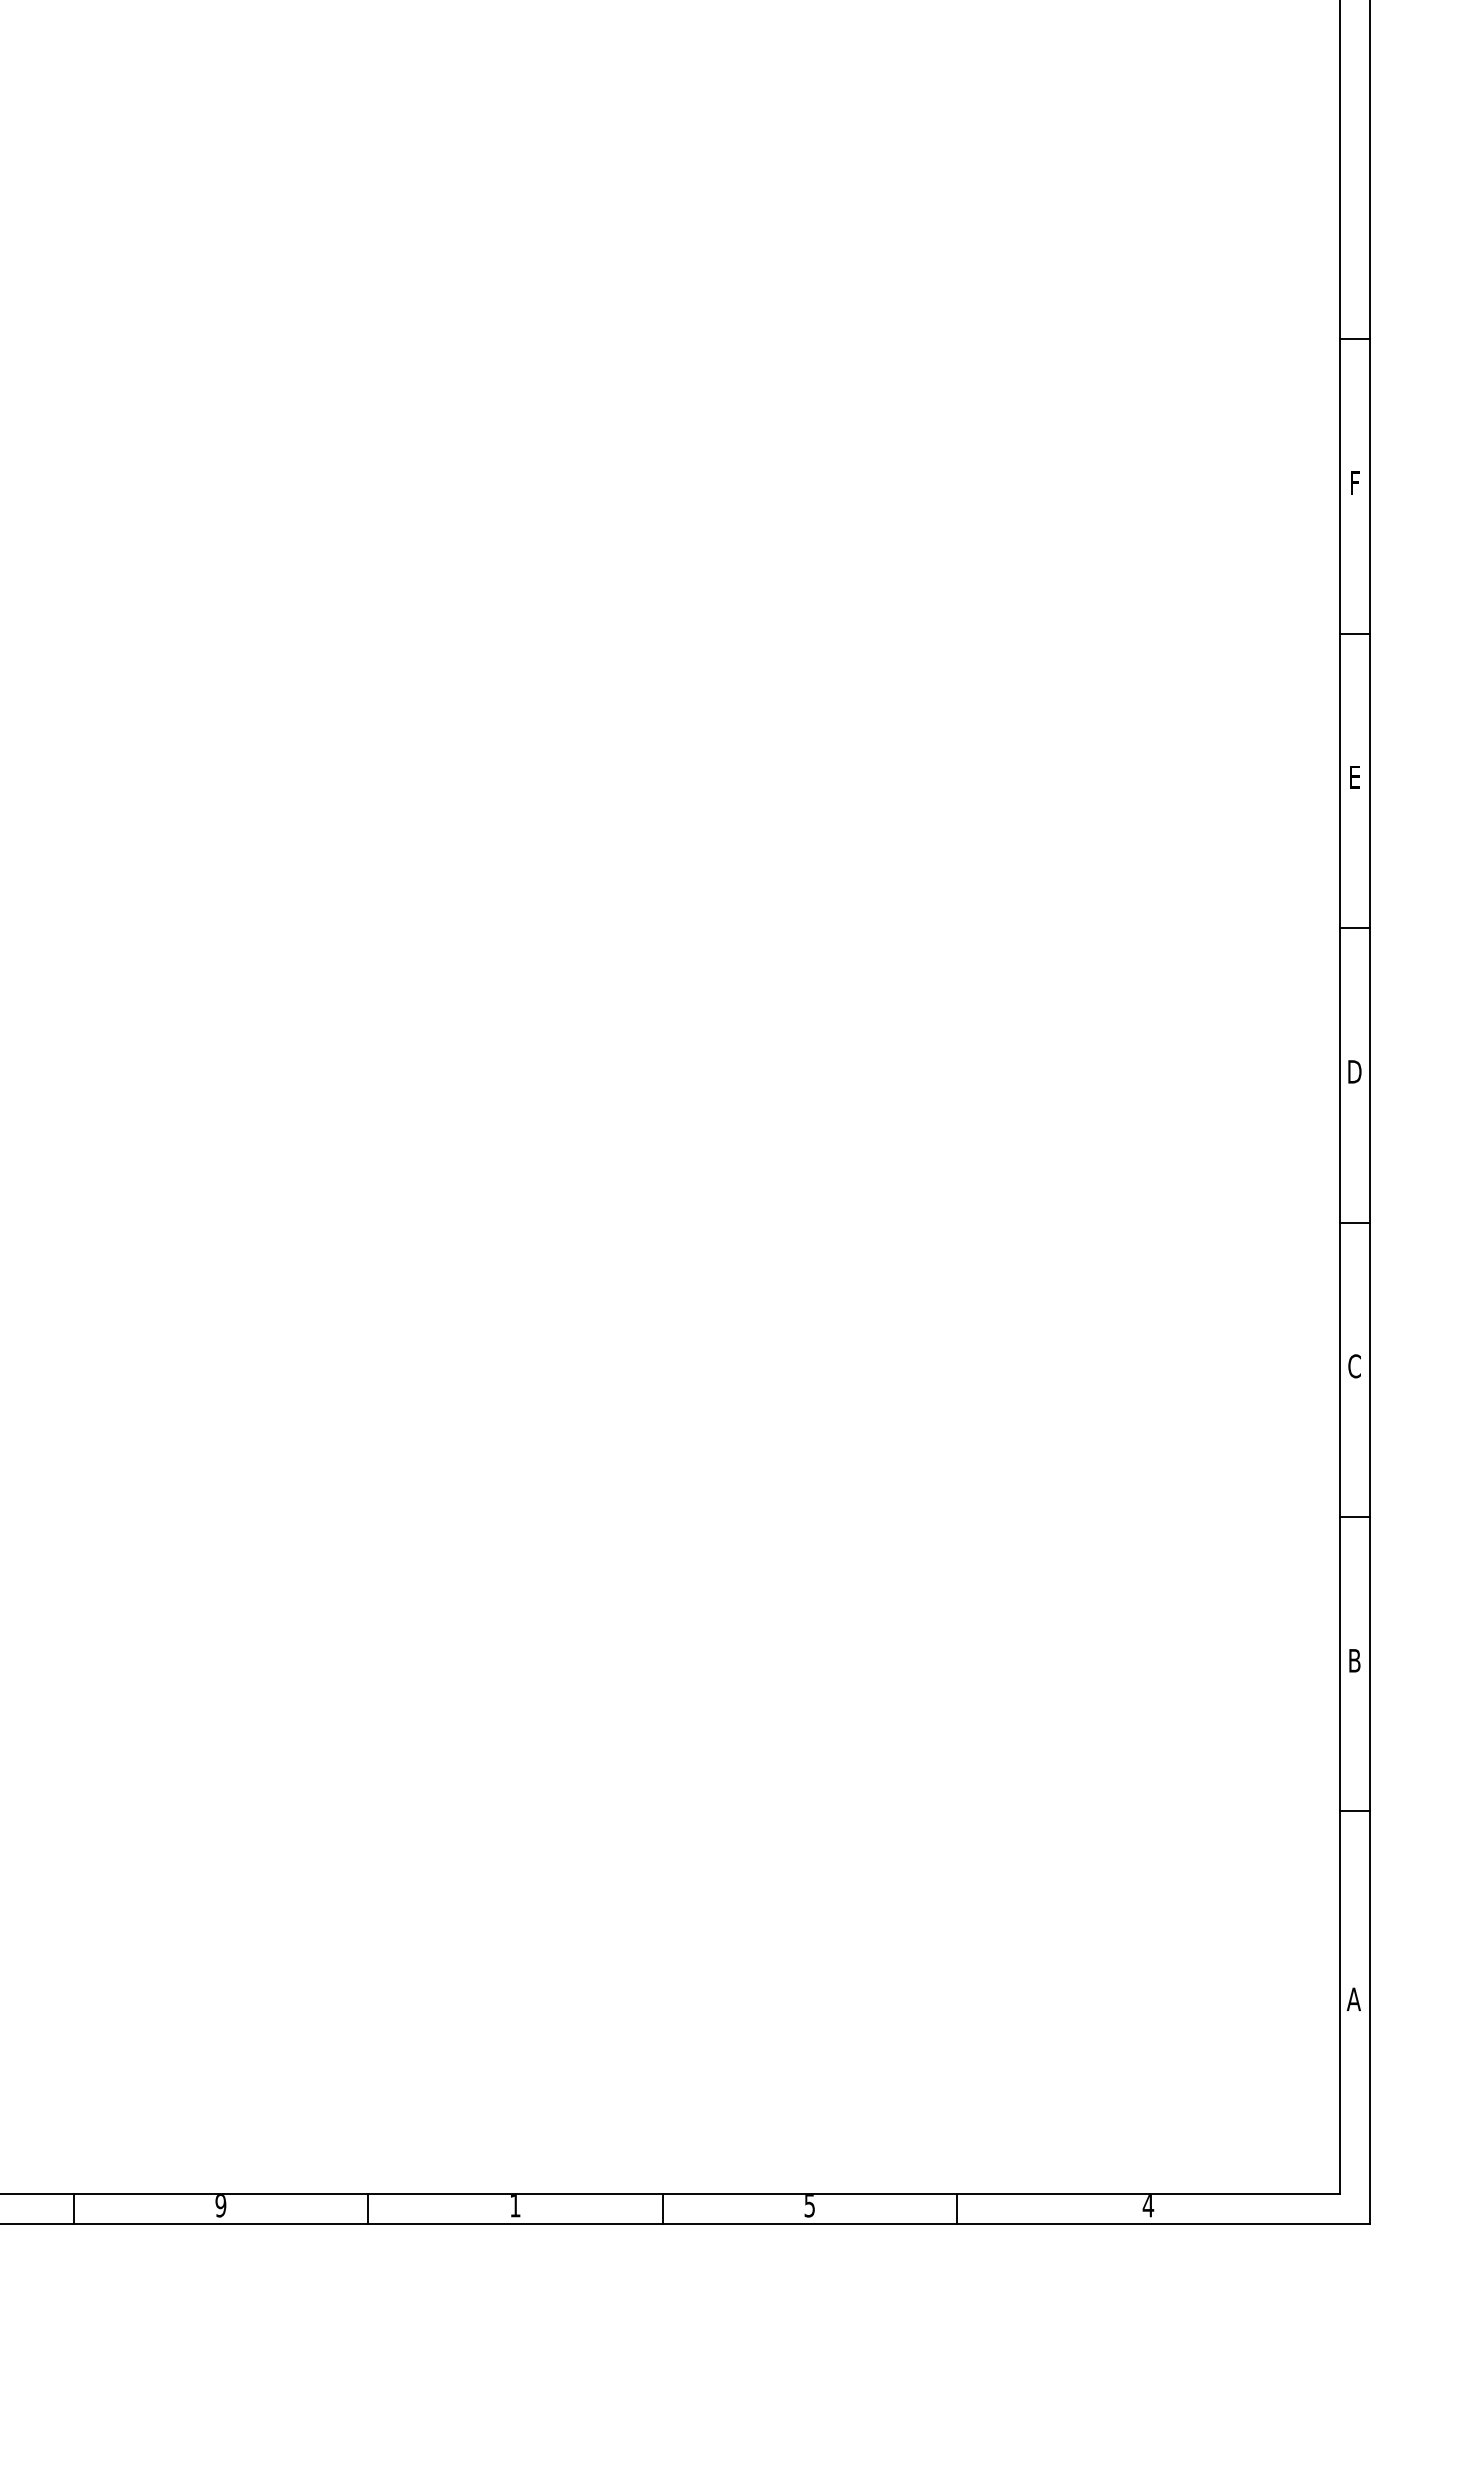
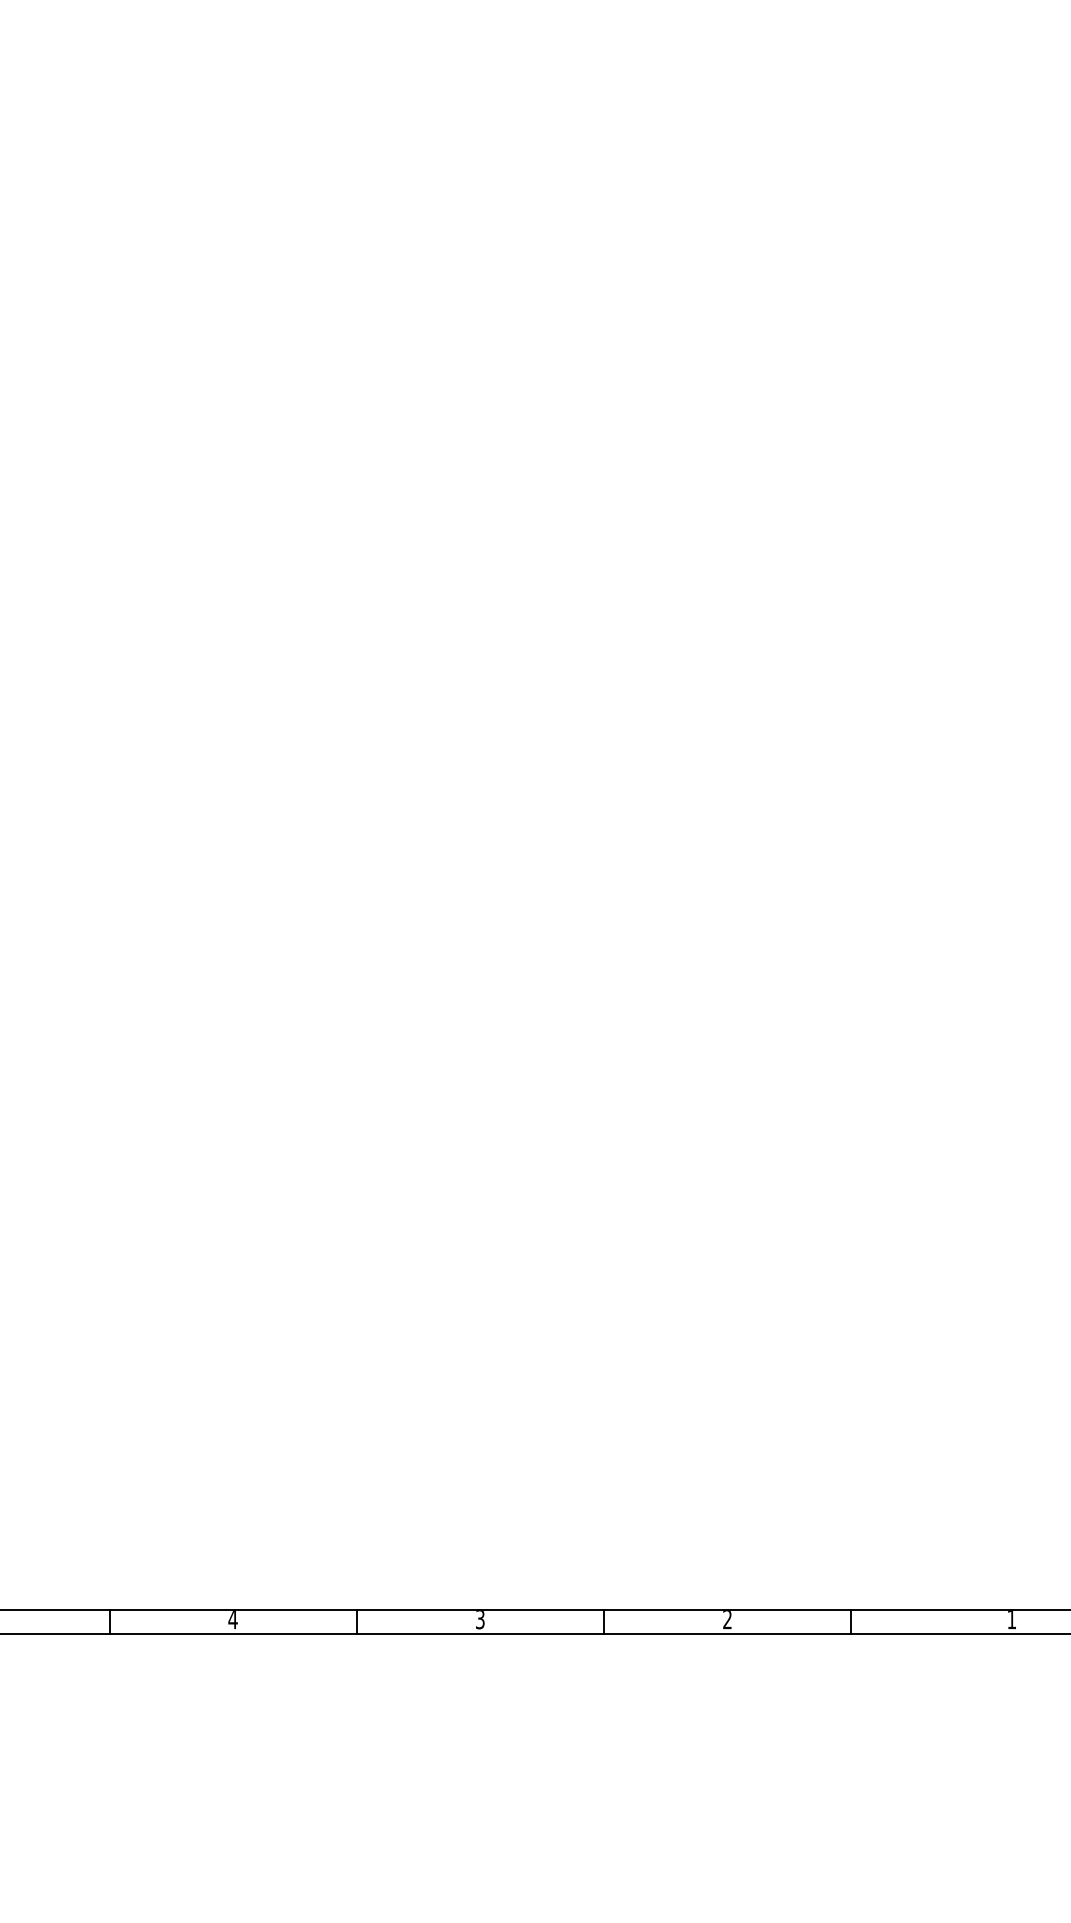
text: (220, 2206) -> (232, 1620), 9 -> 4
text: (515, 2206) -> (480, 1620), 1 -> 3
text: (809, 2206) -> (727, 1620), 5 -> 2
text: (1148, 2206) -> (1011, 1620), 4 -> 1

